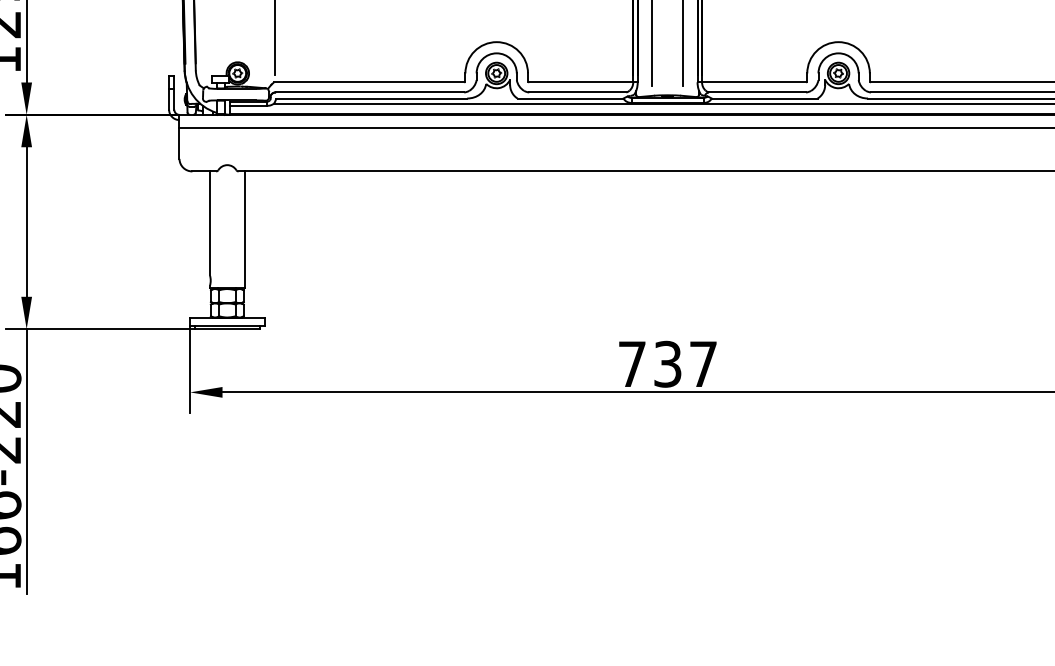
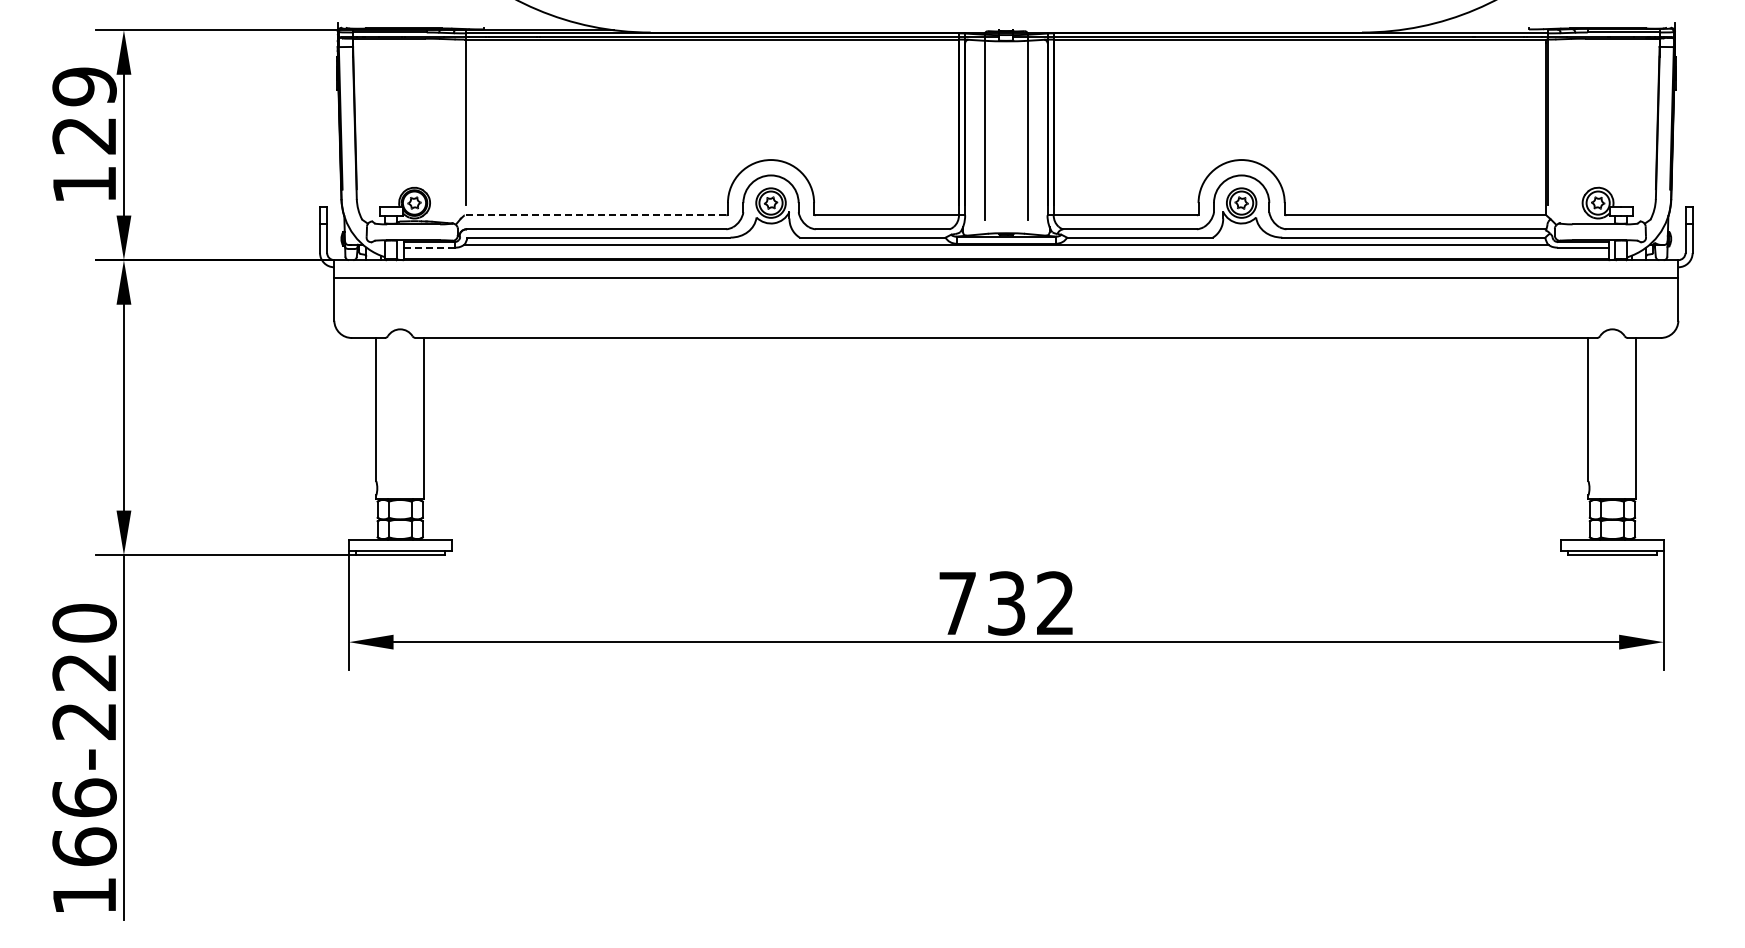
line: (369, 82) -> (595, 215), solid -> dashed
line: (248, 105) -> (429, 247), solid -> dashed
text: (703, 363) -> (1055, 602), 737 -> 732

